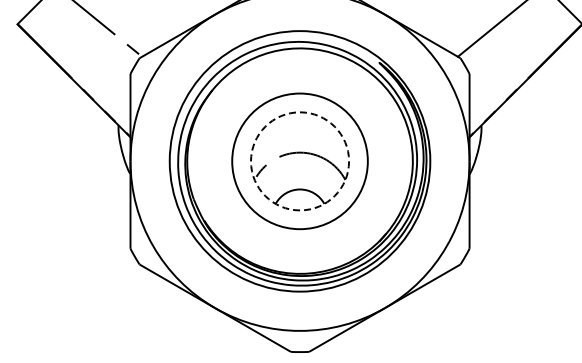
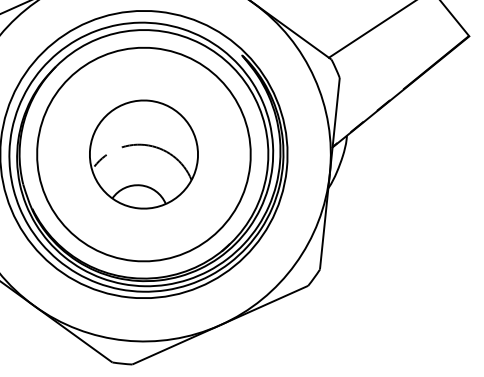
circle: (299, 161) -> (143, 154), dashed -> solid
circle: (299, 161) -> (143, 154), size x1.43

